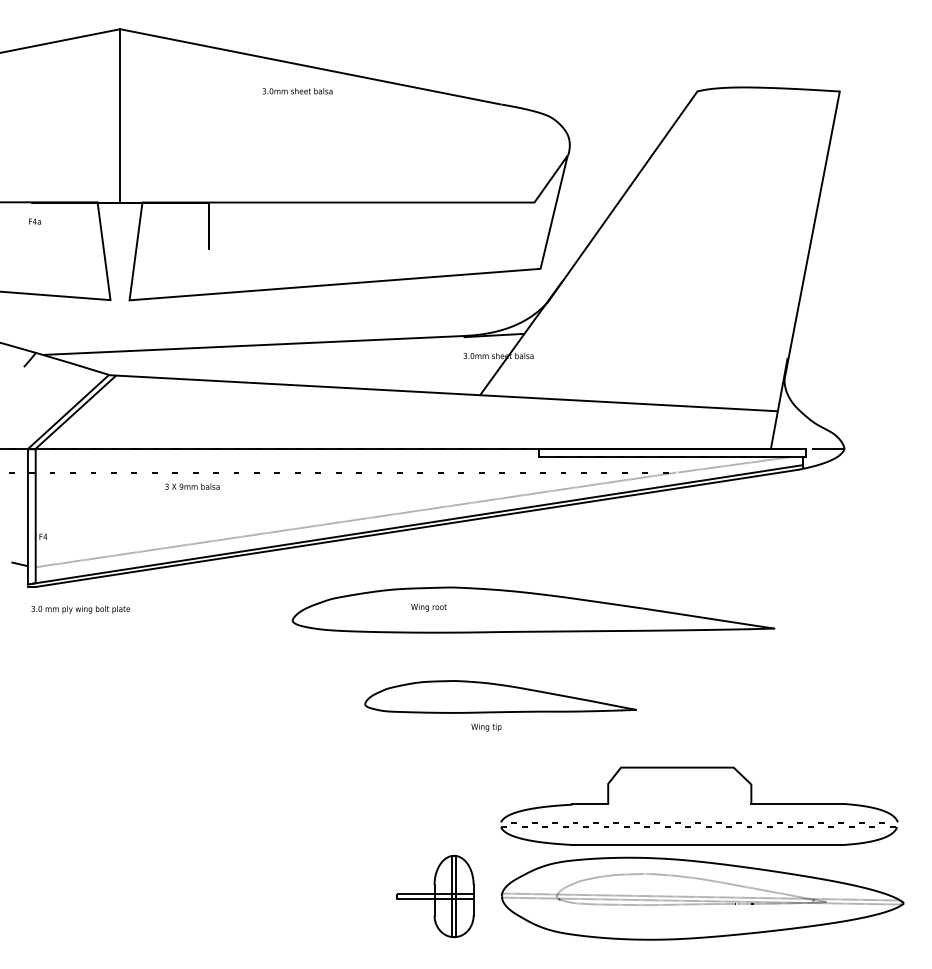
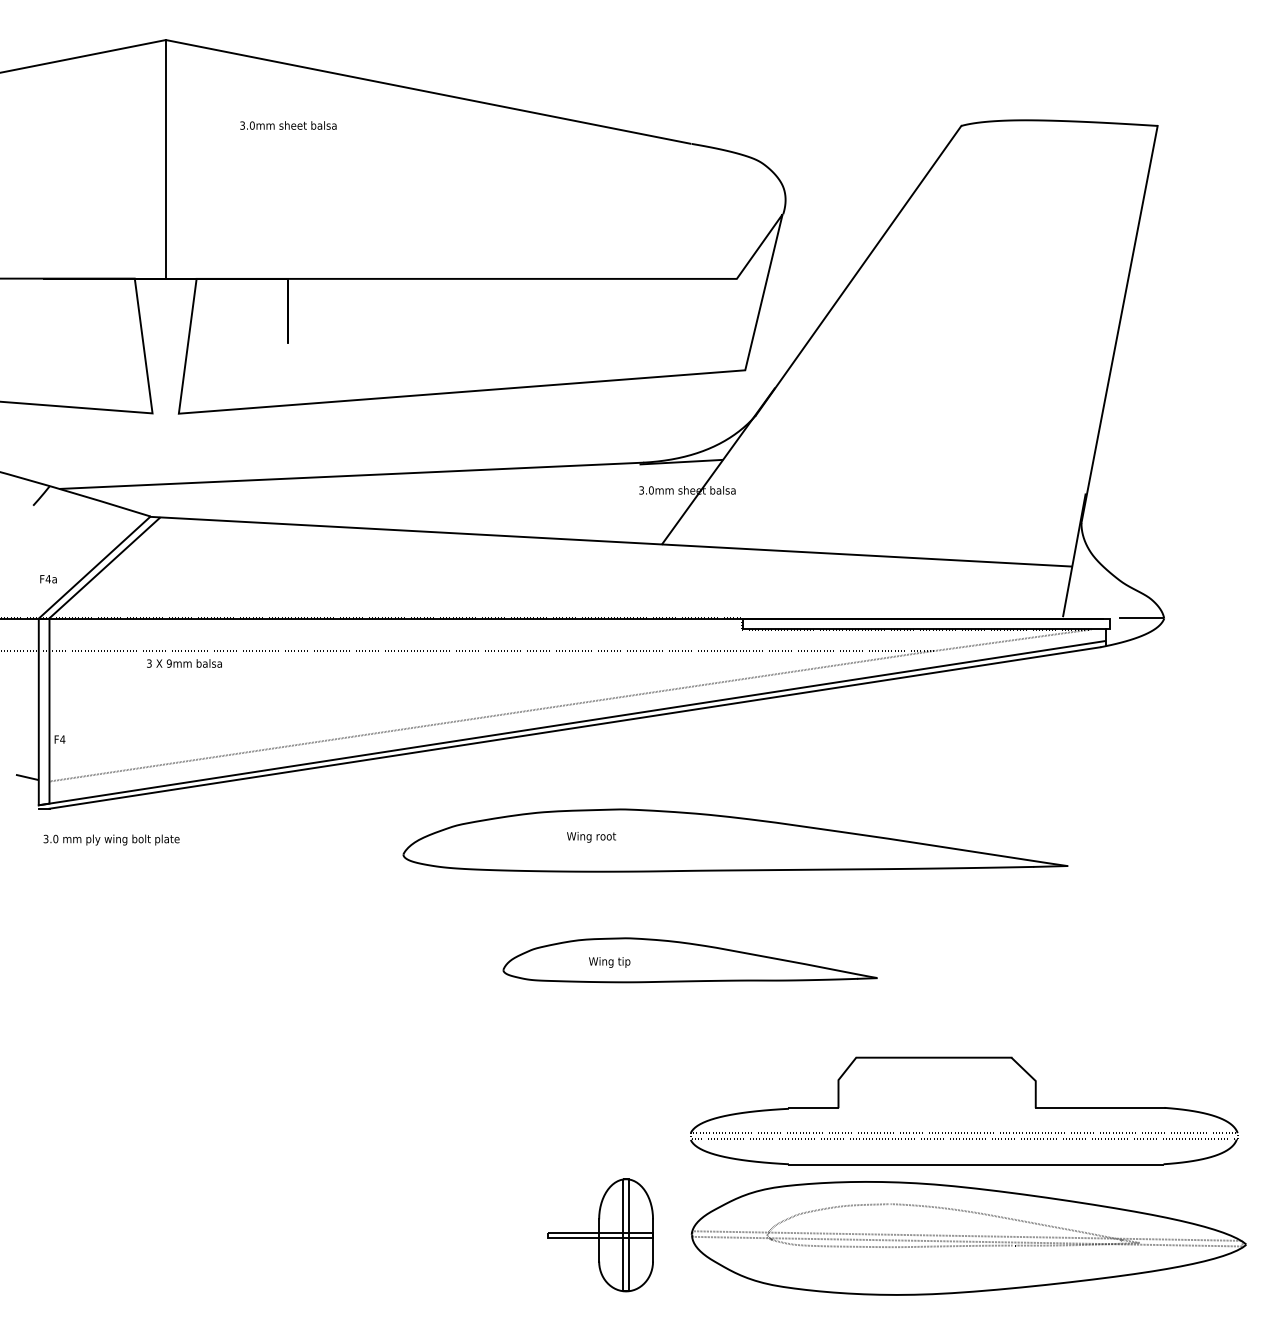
text: (297, 91) -> (288, 125), moved
text: (34, 221) -> (48, 579), moved
text: (192, 486) -> (184, 663), moved
text: (486, 727) -> (609, 962), moved

